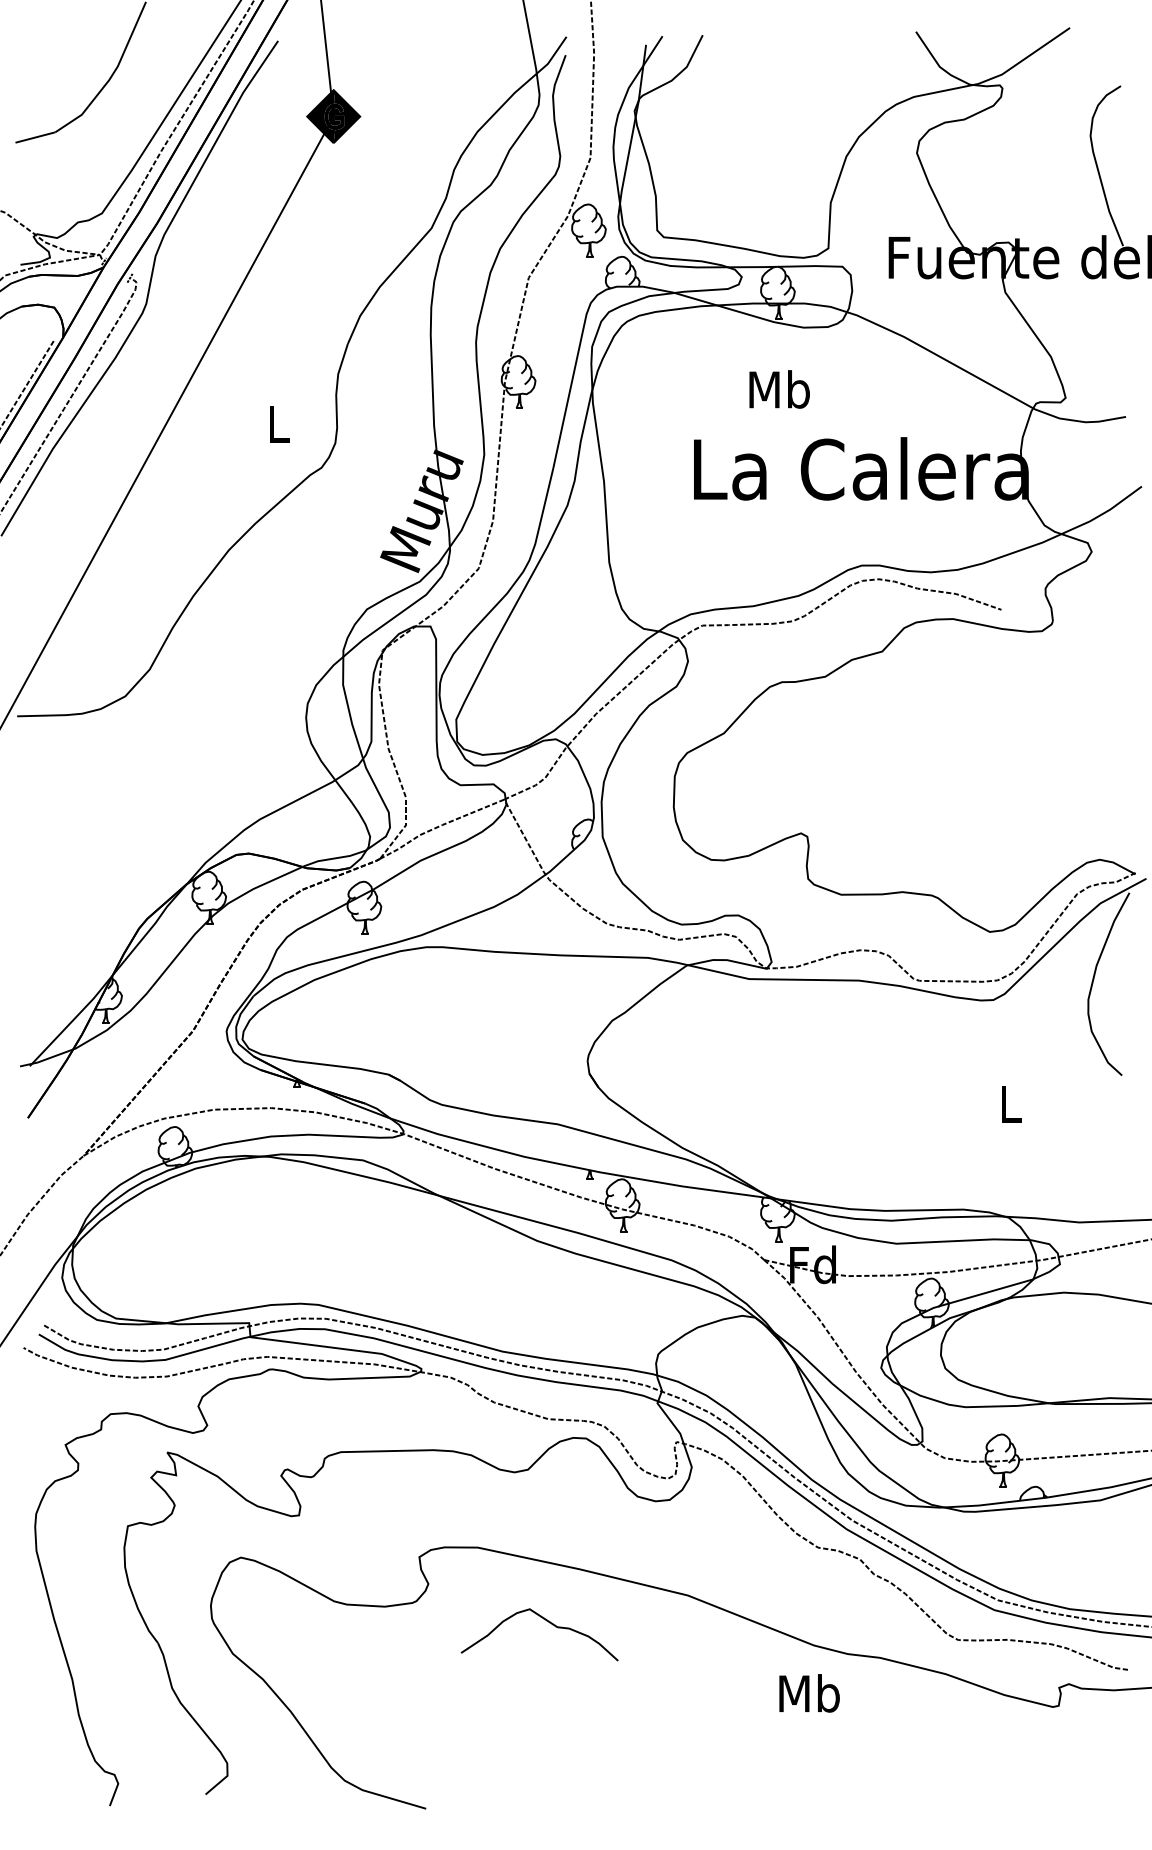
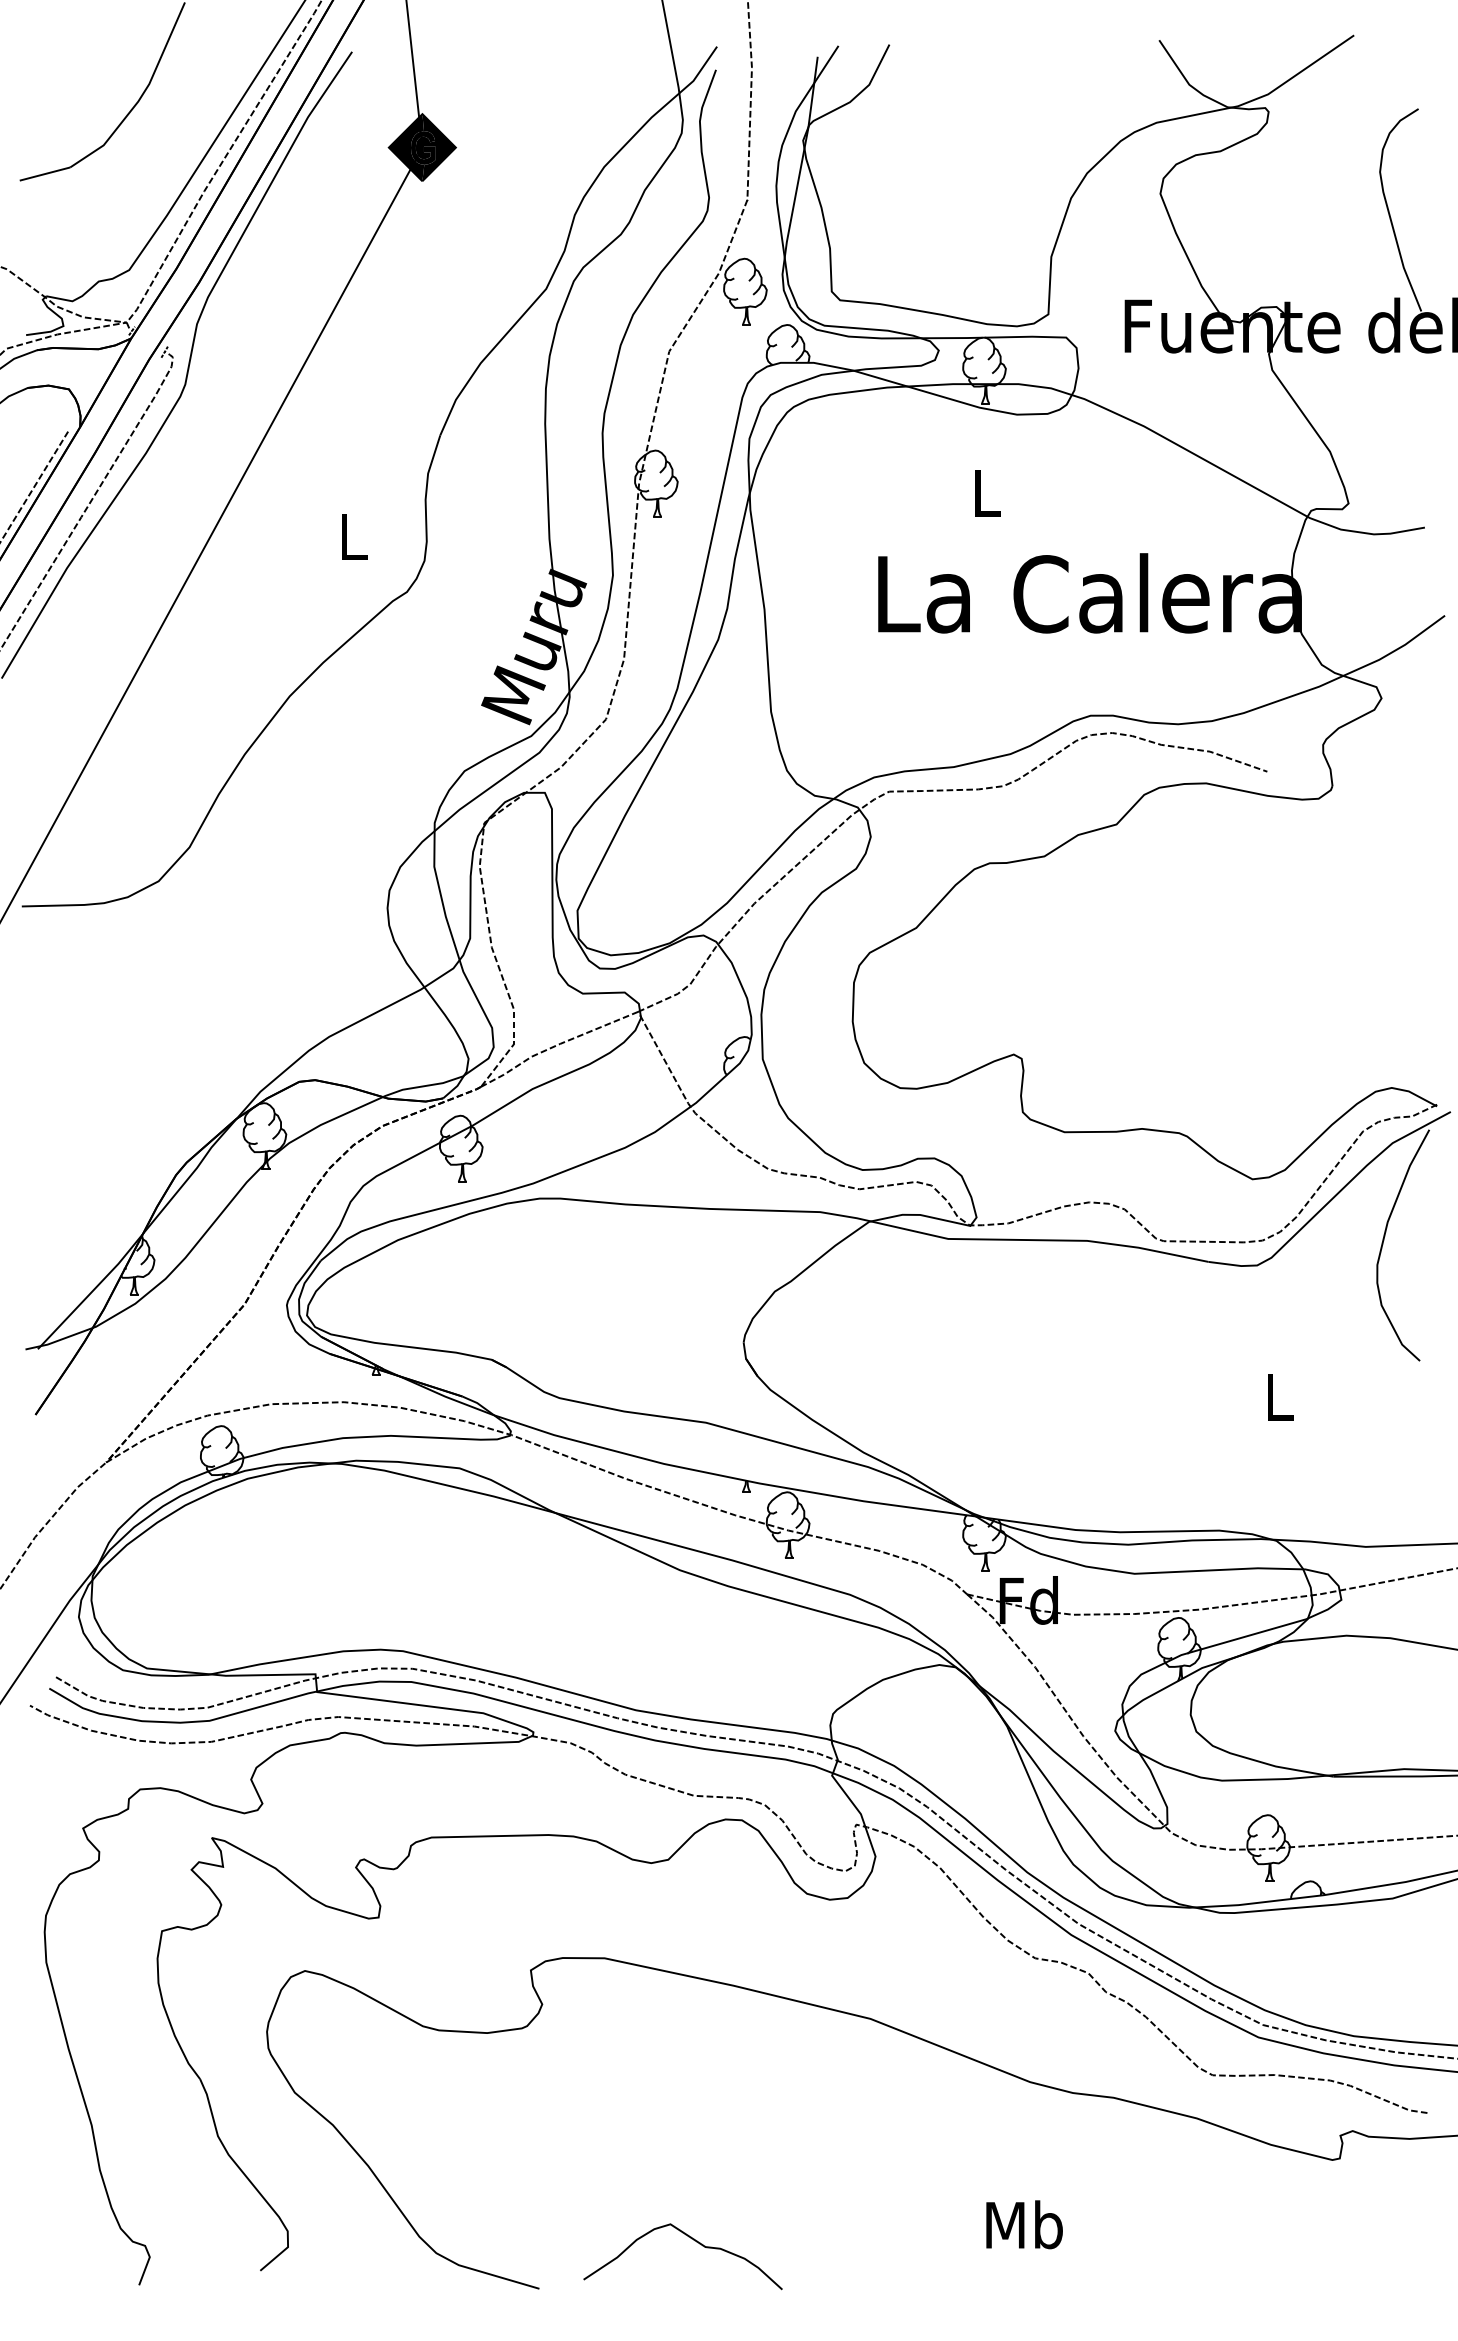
text: (779, 389) -> (986, 492), Mb -> L
curve: (546, 1621) -> (691, 2239), moved
text: (809, 1693) -> (1024, 2224), moved

